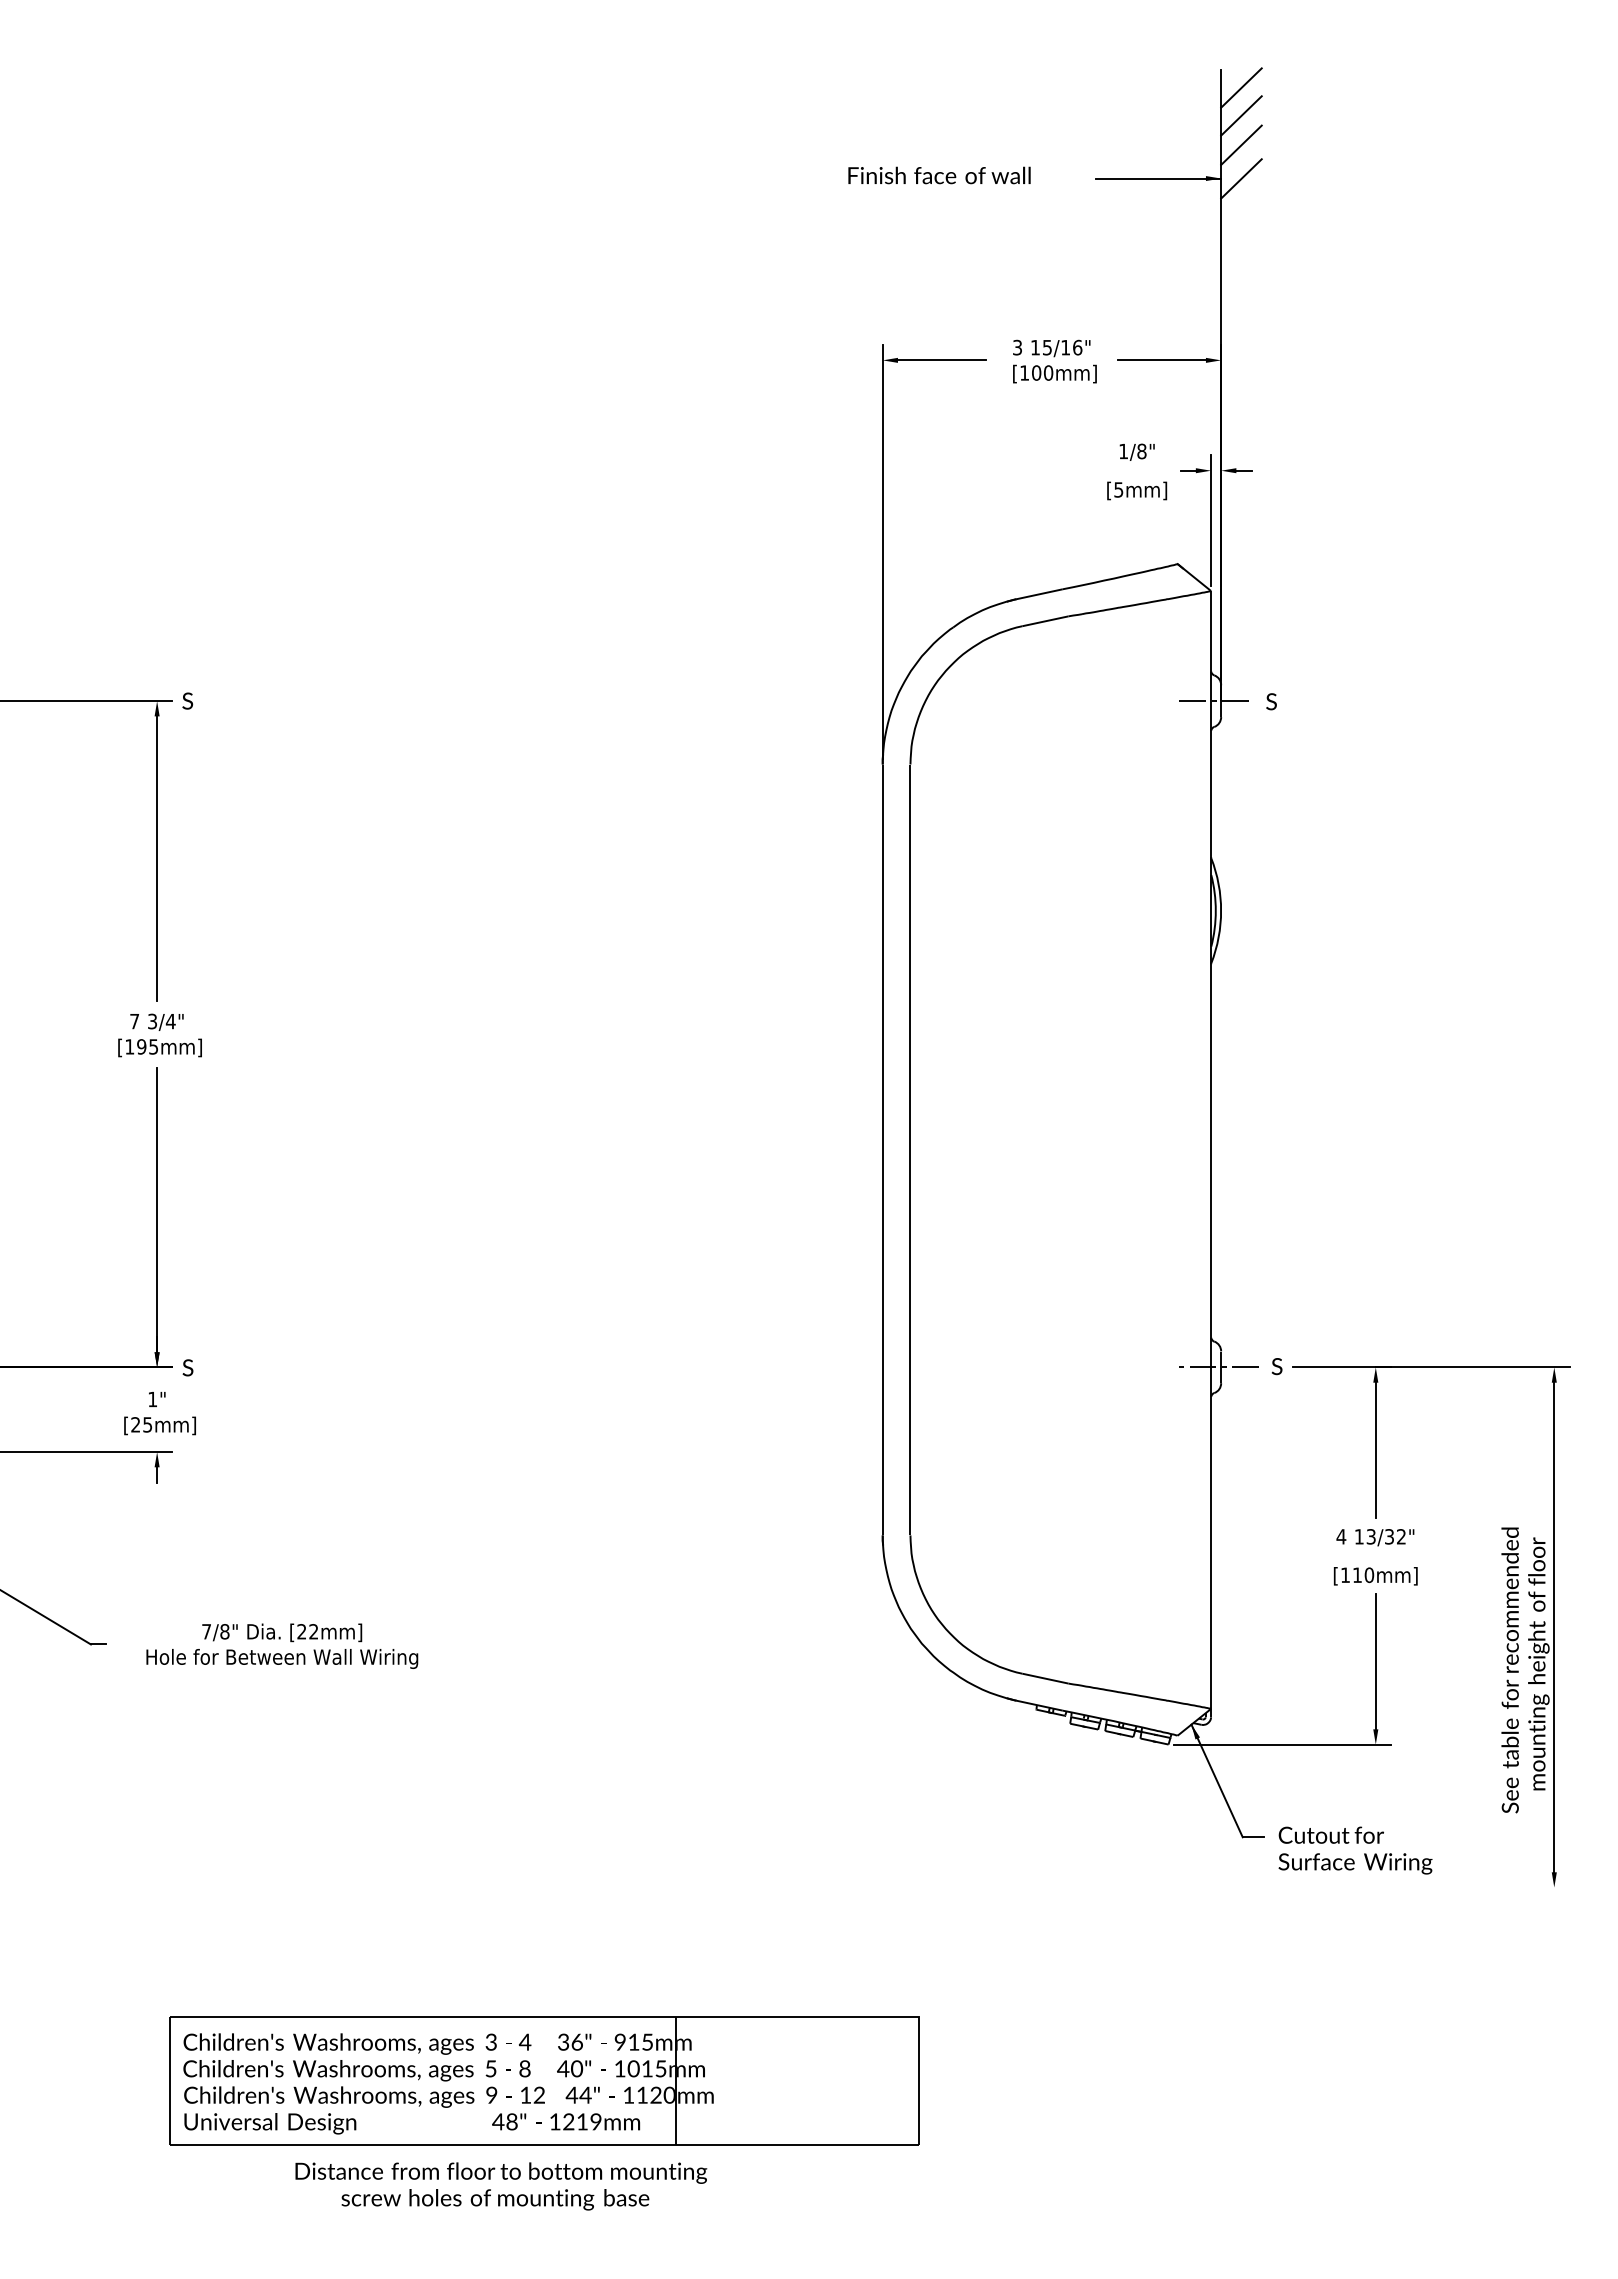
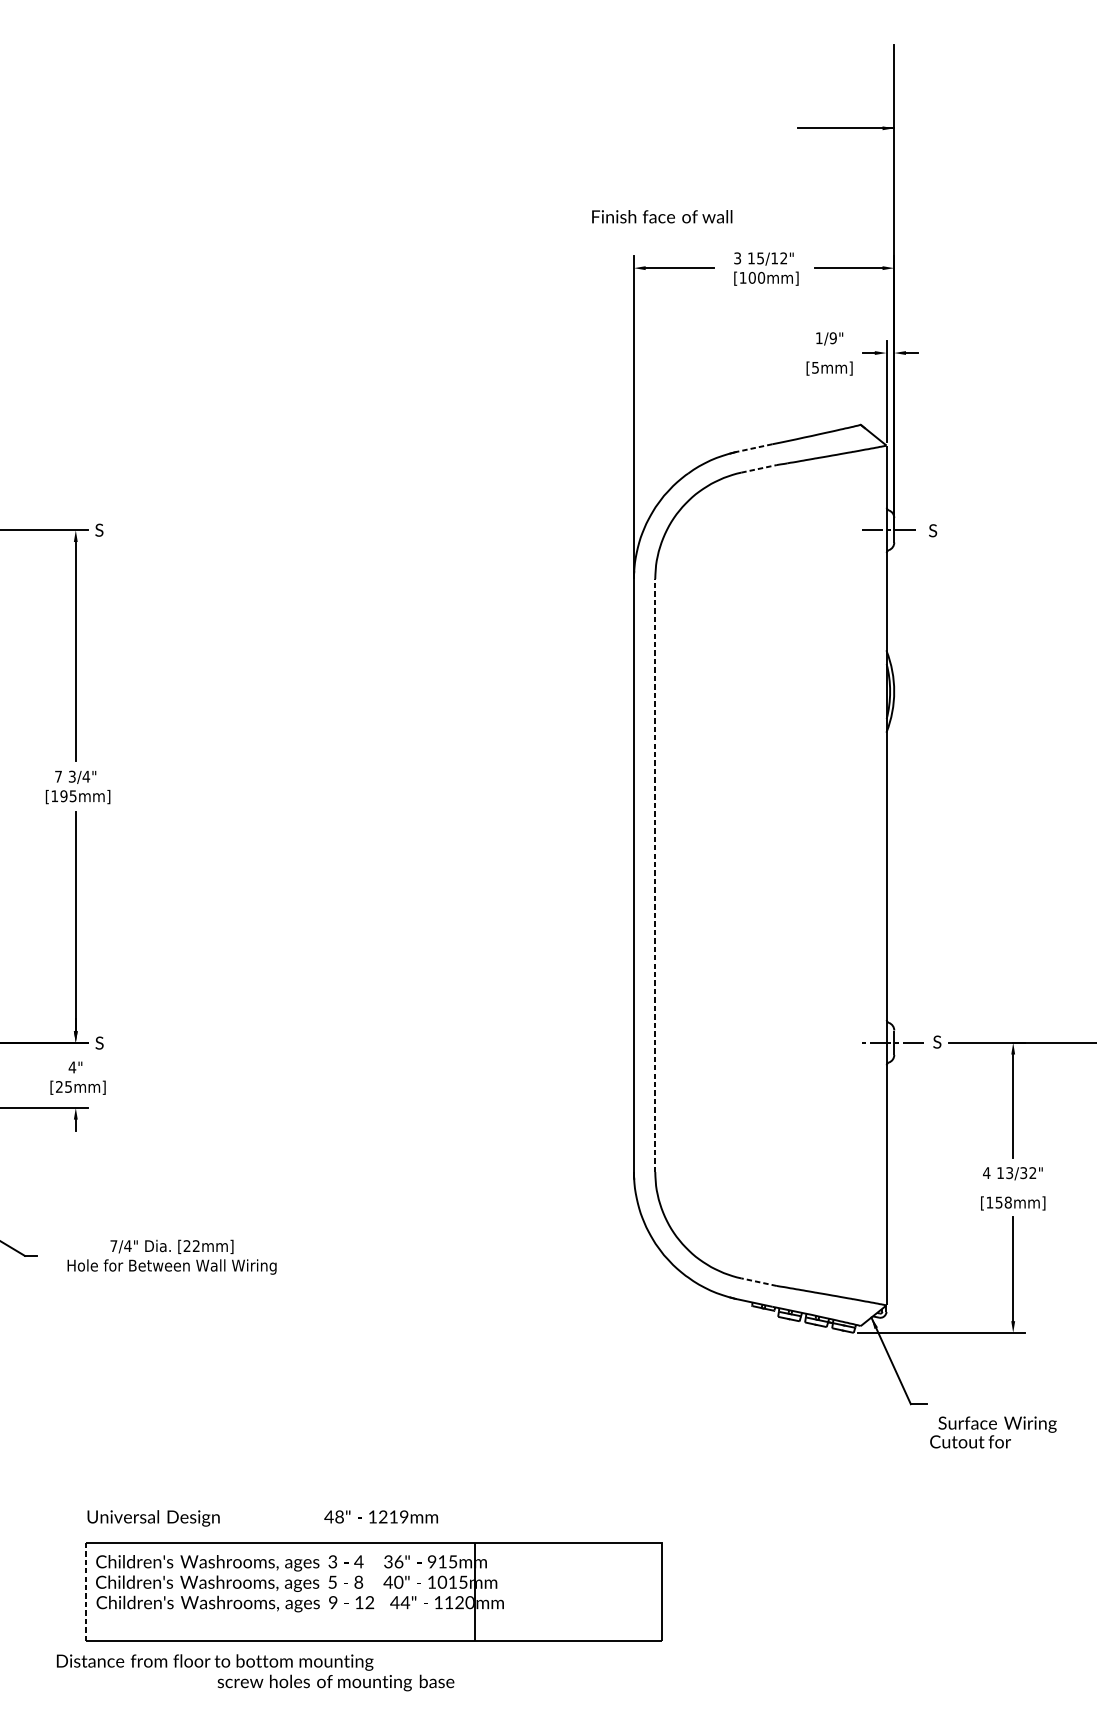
line: (1241, 87) -> (909, 58), removed
line: (1241, 115) -> (909, 79), removed
line: (1241, 144) -> (909, 102), removed
text: (939, 175) -> (662, 216), moved
line: (1241, 178) -> (909, 128), removed
text: (1077, 347) -> (783, 258), 15/16" -> 15/12"
text: (1141, 451) -> (832, 338), 1/8" -> 1/9"
line: (1039, 594) -> (754, 448), solid -> dashed
line: (1045, 621) -> (759, 469), solid -> dashed
line: (910, 1149) -> (655, 875), solid -> dashed
text: (152, 1399) -> (72, 1067), 1" -> 4"
text: (1363, 1575) -> (1003, 1202), [110mm] -> [158mm]
text: (224, 1631) -> (127, 1245), 7/8" -> 7/4"
line: (1045, 1678) -> (759, 1282), solid -> dashed
text: (1330, 1834) -> (969, 1441), moved
line: (170, 2081) -> (86, 1592), solid -> dashed
text: (412, 2123) -> (263, 1518), moved
text: (501, 2172) -> (215, 1662), moved

